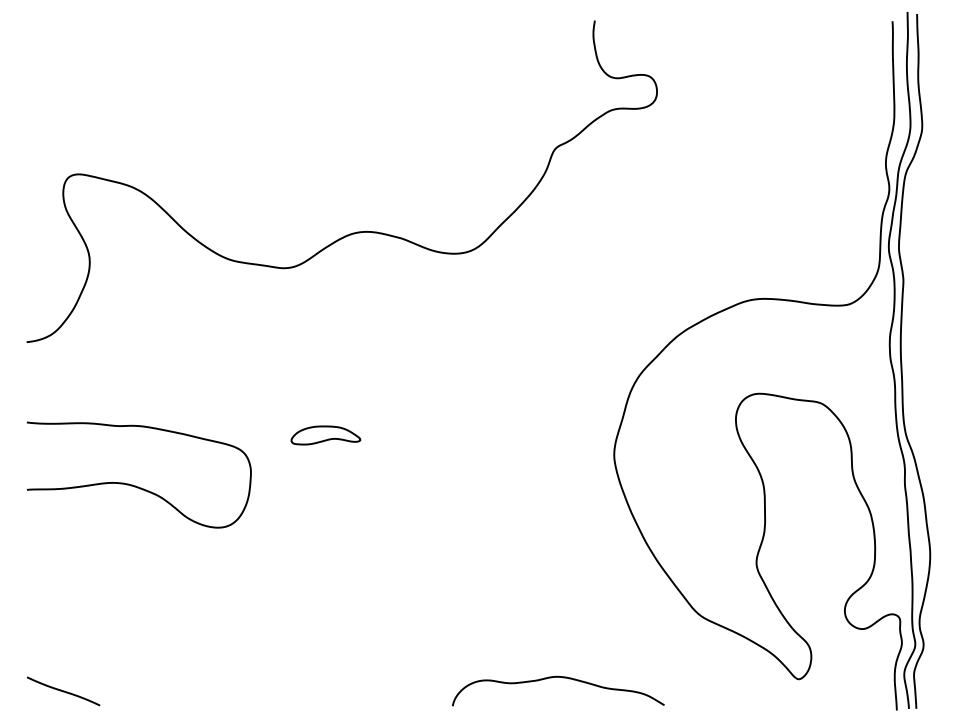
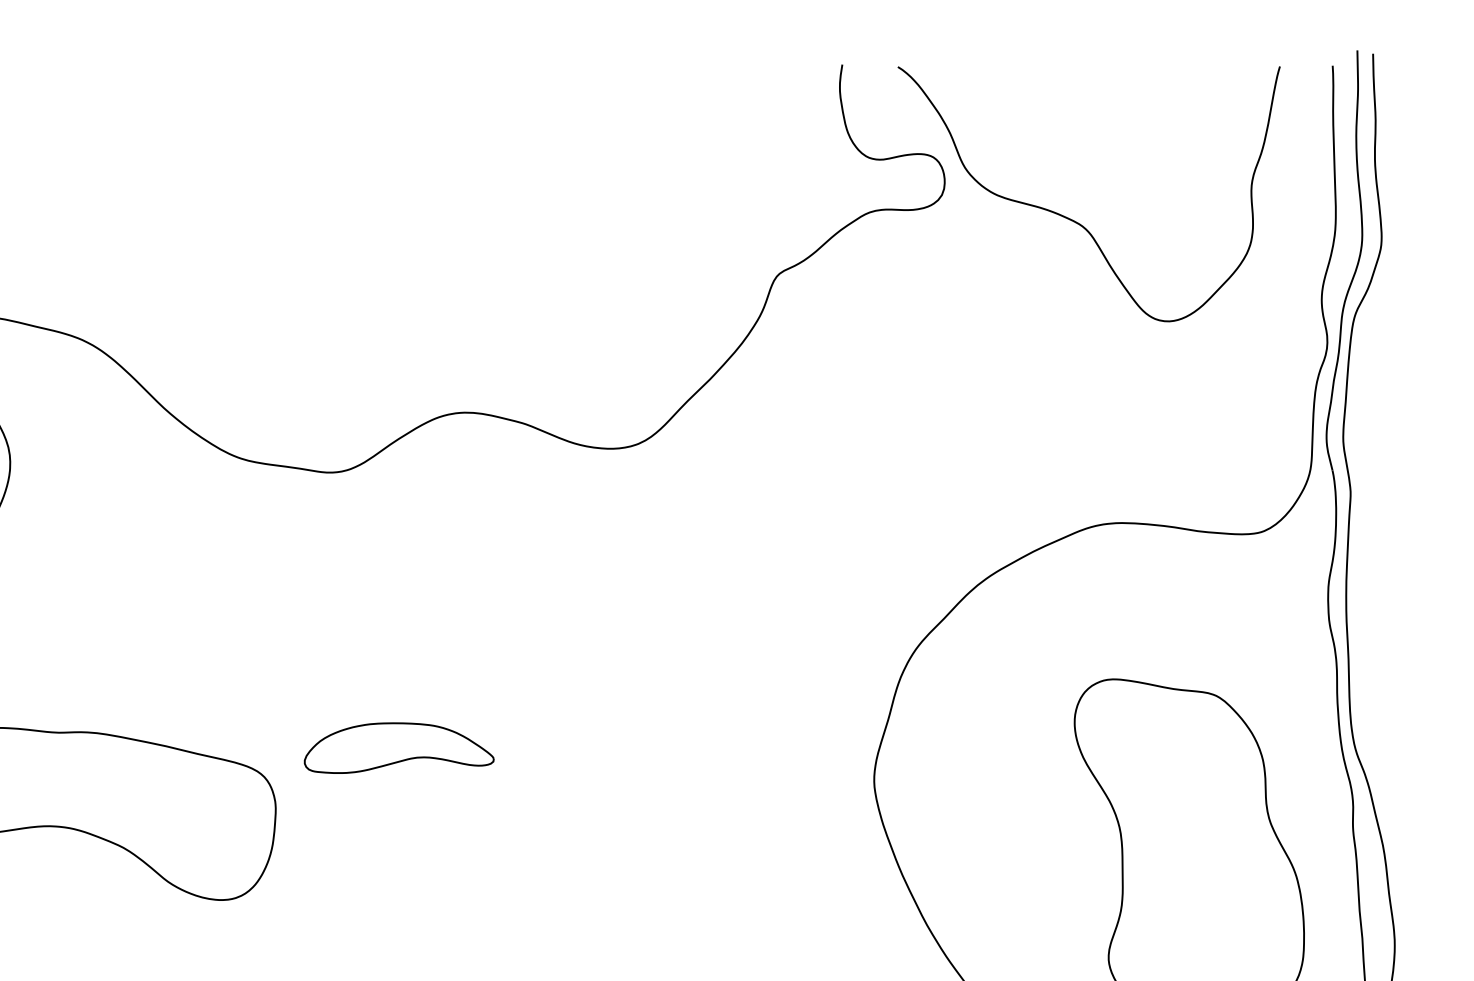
curve: (737, 115) -> (1077, 221), added
part: (325, 435) -> (398, 748), size x1.67

